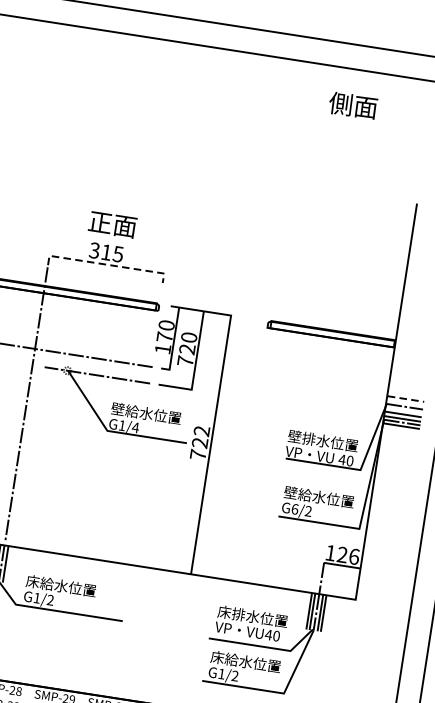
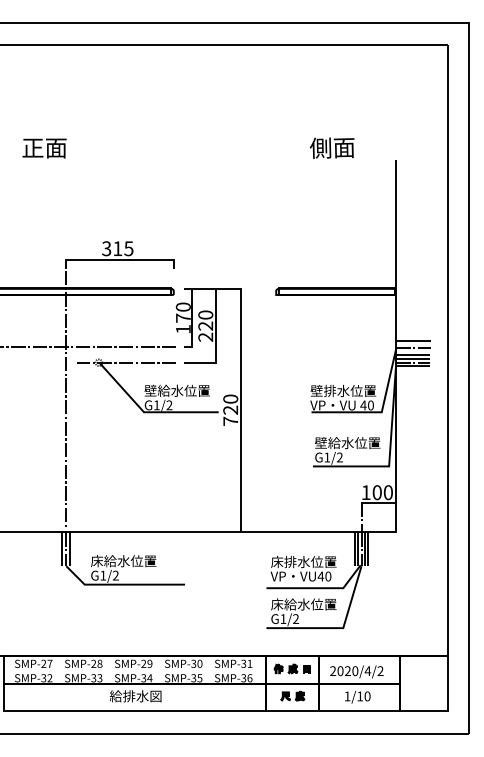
text: (352, 104) -> (331, 147), moved
text: (112, 224) -> (44, 148), moved
line: (106, 264) -> (119, 259), dashed -> solid
text: (185, 360) -> (205, 336), 720 -> 220
line: (406, 398) -> (413, 340), dashed -> solid
text: (135, 427) -> (169, 405), G1/4 -> G1/2
text: (201, 430) -> (230, 398), 722 -> 720
text: (295, 509) -> (327, 457), G6/2 -> G1/2
text: (348, 555) -> (382, 492), 126 -> 100

